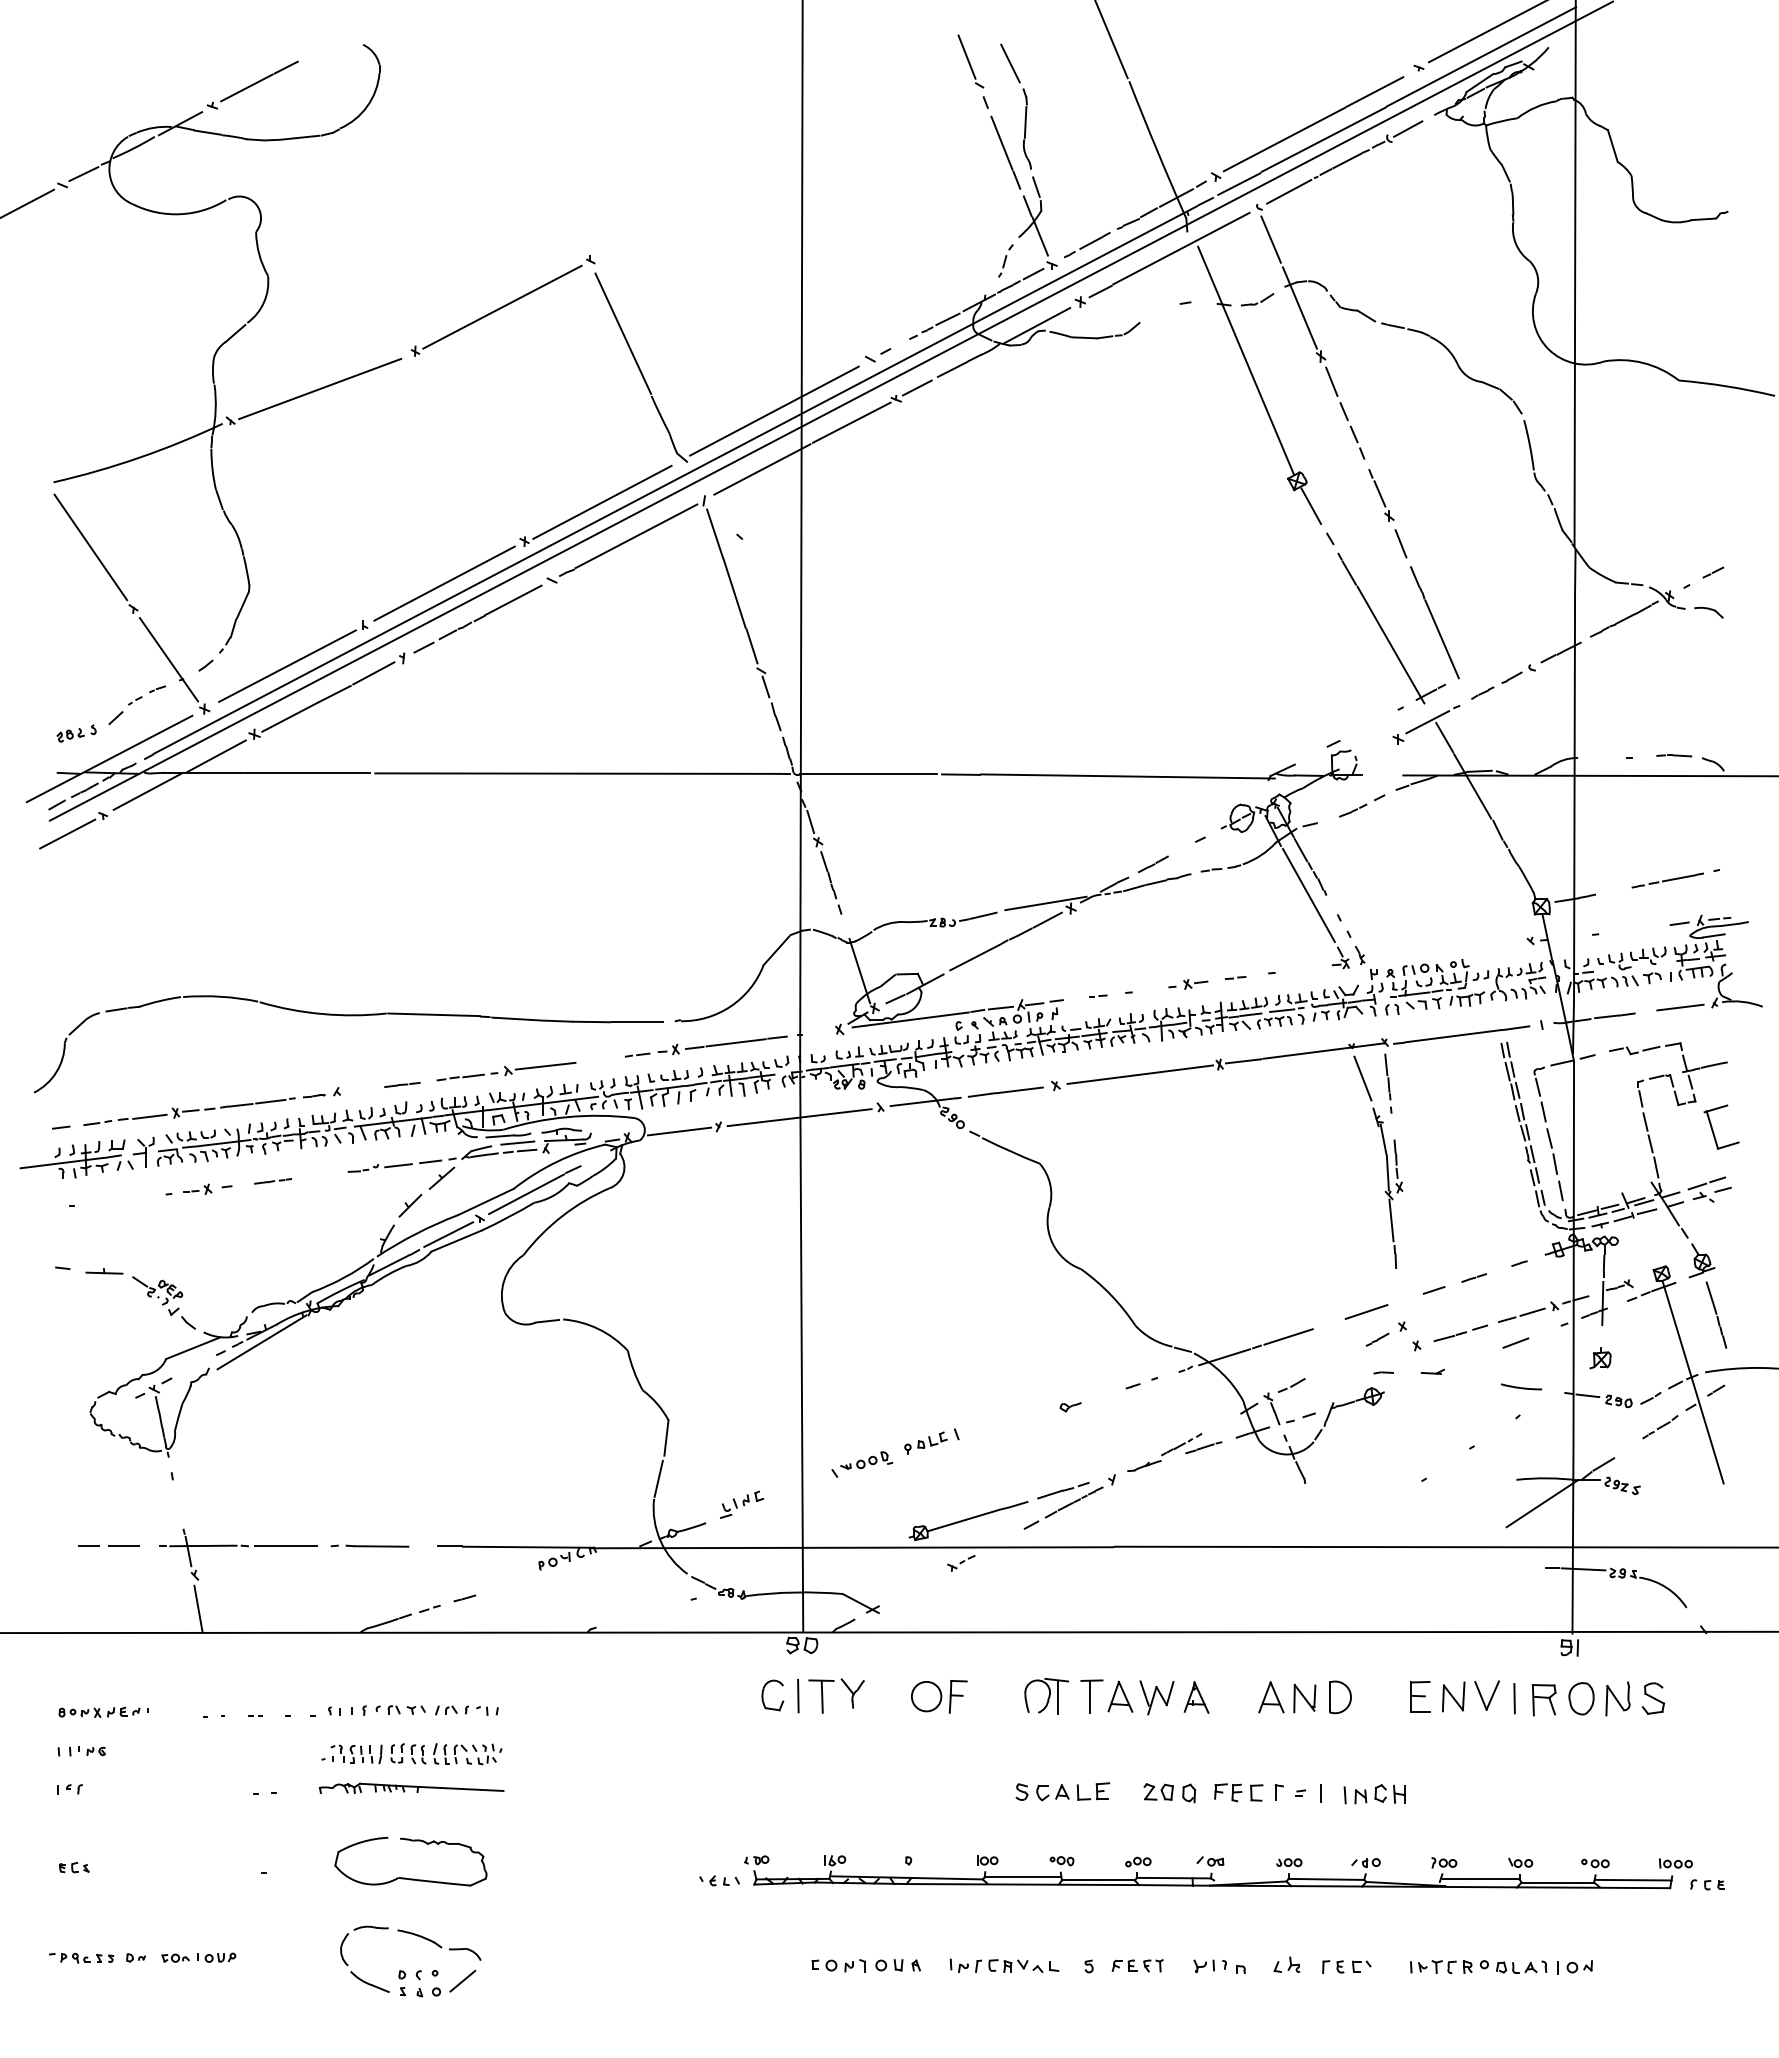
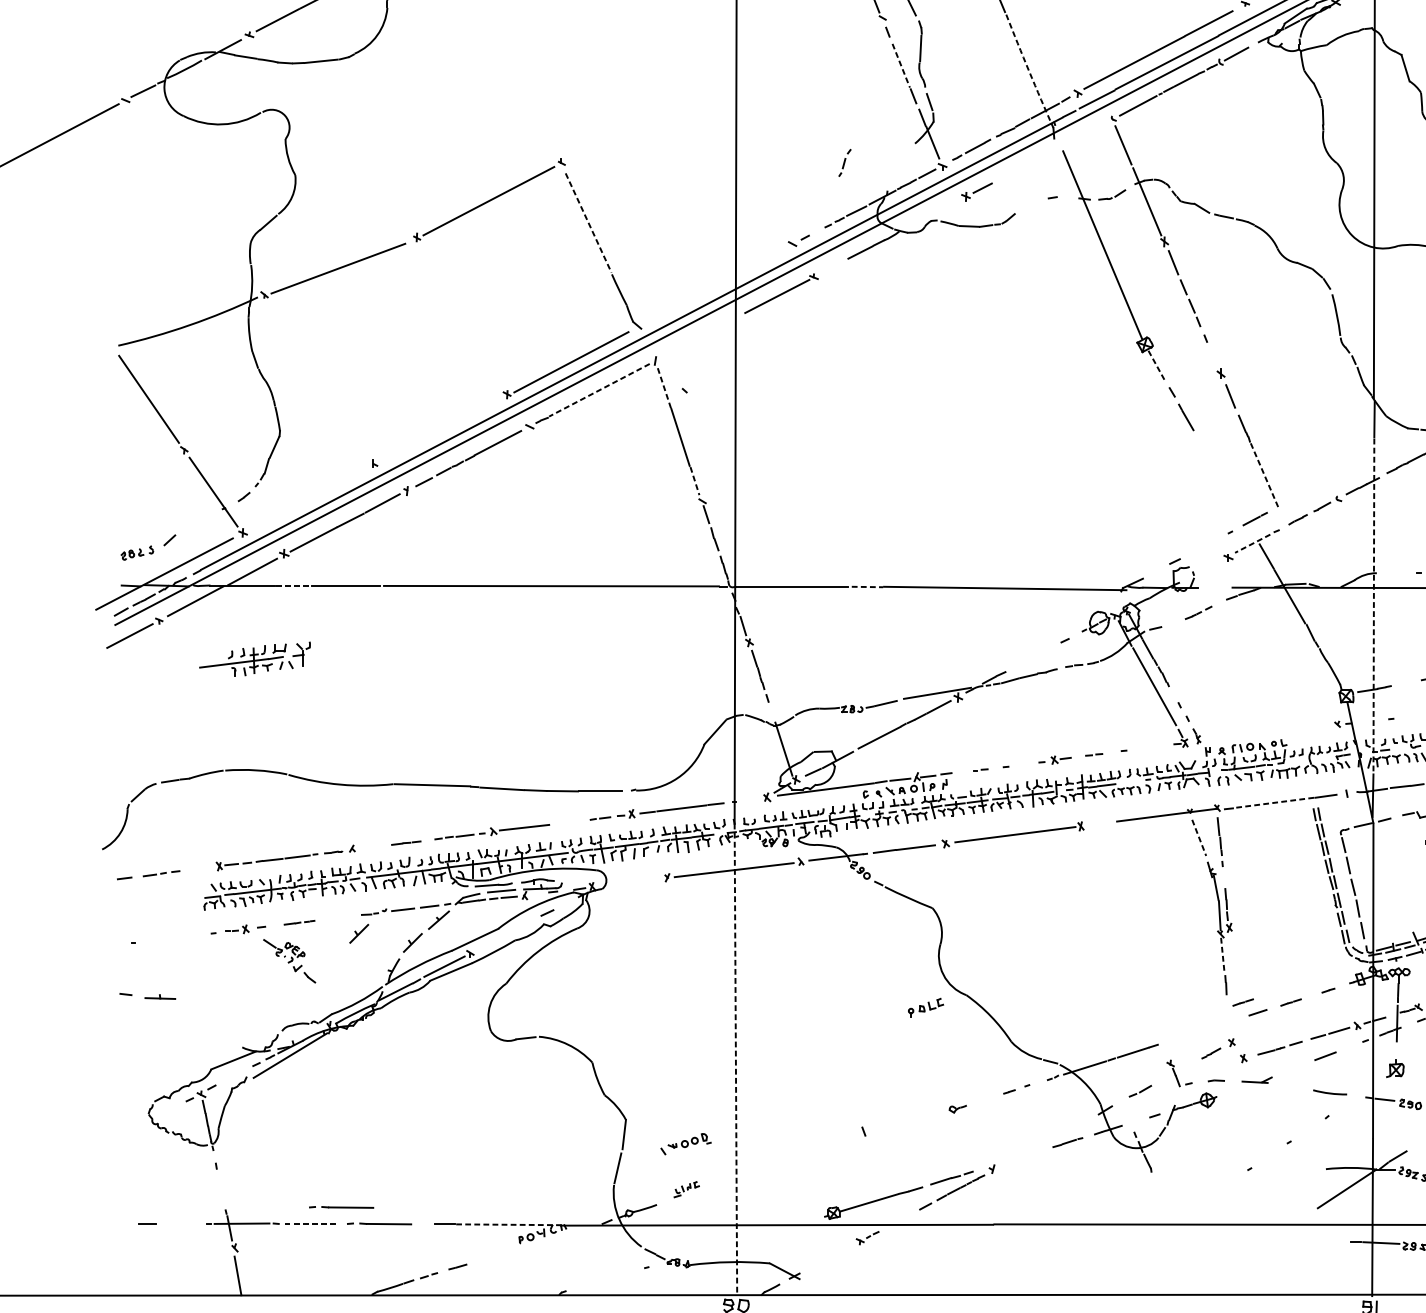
line: (1001, 143) -> (900, 65), solid -> dashed
arc: (1157, 150) -> (1029, 71), solid -> dashed
line: (1181, 248) -> (1049, 152), removed
part: (1005, 260) -> (844, 162), moved
line: (1036, 325) -> (929, 216), removed
line: (623, 334) -> (588, 223), solid -> dashed
line: (916, 387) -> (830, 267), removed
line: (774, 410) -> (713, 286), removed
line: (762, 469) -> (703, 335), removed
line: (1379, 493) -> (1212, 354), removed
line: (1311, 506) -> (1156, 365), solid -> dashed
line: (715, 534) -> (664, 388), solid -> dashed
line: (636, 536) -> (599, 390), solid -> dashed
line: (444, 583) -> (441, 429), removed
line: (1442, 639) -> (1264, 475), solid -> dashed
line: (1390, 644) -> (1221, 479), removed
line: (752, 646) -> (695, 481), solid -> dashed
line: (287, 665) -> (311, 496), removed
part: (147, 695) -> (195, 521), removed
line: (1427, 722) -> (1252, 543), solid -> dashed
line: (266, 773) -> (294, 586), solid -> dashed
line: (961, 774) -> (867, 586), solid -> dashed
line: (1574, 797) -> (1373, 605), solid -> dashed
part: (1362, 805) -> (1198, 612), size x0.7
line: (1153, 864) -> (1026, 661), removed
line: (1282, 1010) -> (1132, 781), removed
line: (1453, 1036) -> (1273, 803), solid -> dashed
line: (1243, 1061) -> (1100, 823), removed
line: (1363, 1079) -> (1199, 838), solid -> dashed
line: (149, 1116) -> (197, 869), removed
line: (679, 1131) -> (635, 881), removed
part: (86, 1157) -> (254, 658), moved
part: (345, 1194) -> (359, 933), added
line: (526, 1194) -> (508, 933), removed
line: (1391, 1220) -> (1222, 955), solid -> dashed
line: (1416, 1277) -> (1243, 1002), added
part: (163, 1302) -> (289, 960), moved
line: (1366, 1311) -> (1202, 1030), removed
line: (801, 1347) -> (735, 1059), solid -> dashed
part: (1432, 1371) -> (1256, 1079), size x1.6
part: (1278, 1408) -> (1179, 1073), moved
part: (925, 1442) -> (925, 1007), moved
part: (1164, 1452) -> (1035, 1146), removed
part: (862, 1464) -> (686, 1144), moved
part: (742, 1504) -> (687, 1189), size x0.7
line: (323, 1525) -> (341, 1206), added
line: (124, 1546) -> (176, 1224), removed
line: (285, 1546) -> (309, 1224), solid -> dashed
line: (528, 1547) -> (510, 1224), solid -> dashed

